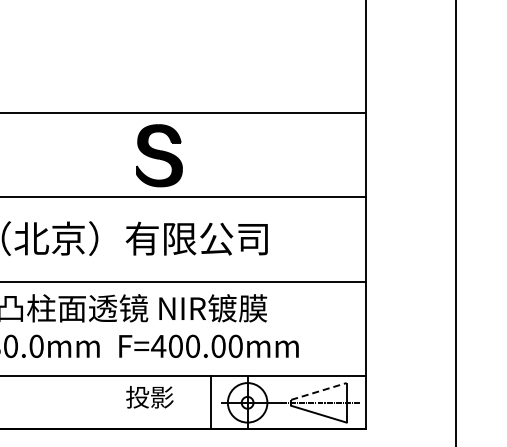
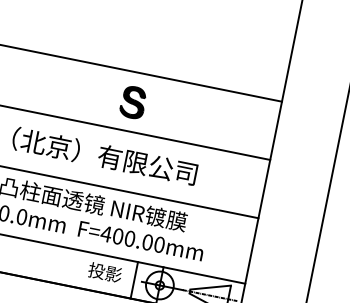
part: (159, 155) -> (133, 102), size x0.71
line: (318, 391) -> (210, 287), dashed -> solid
text: (149, 397) -> (104, 272), moved

